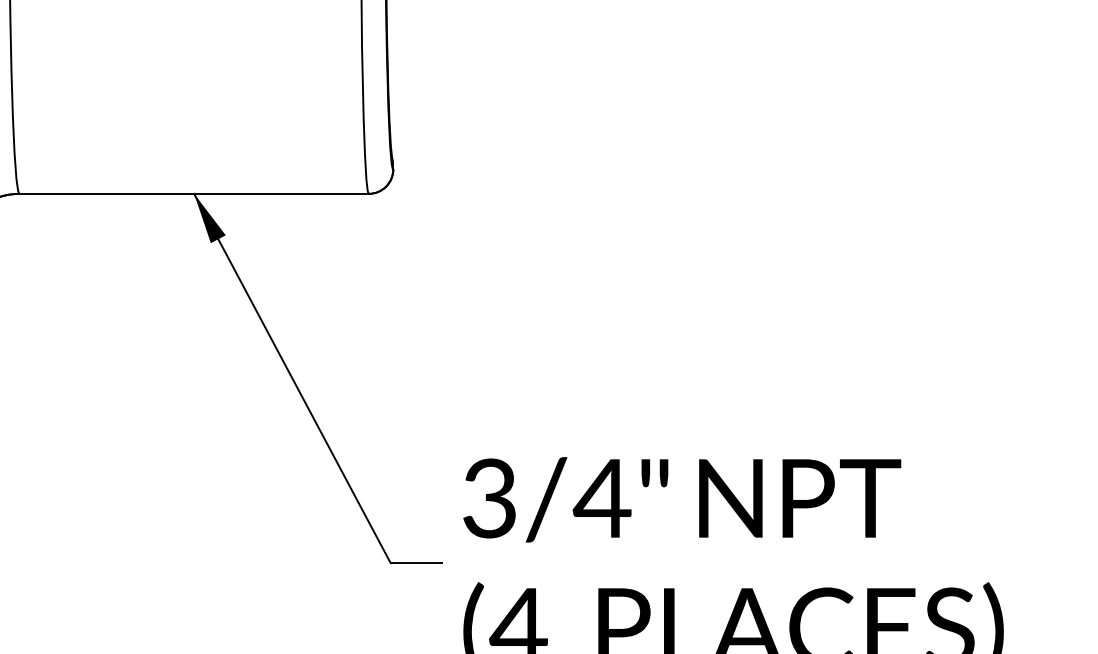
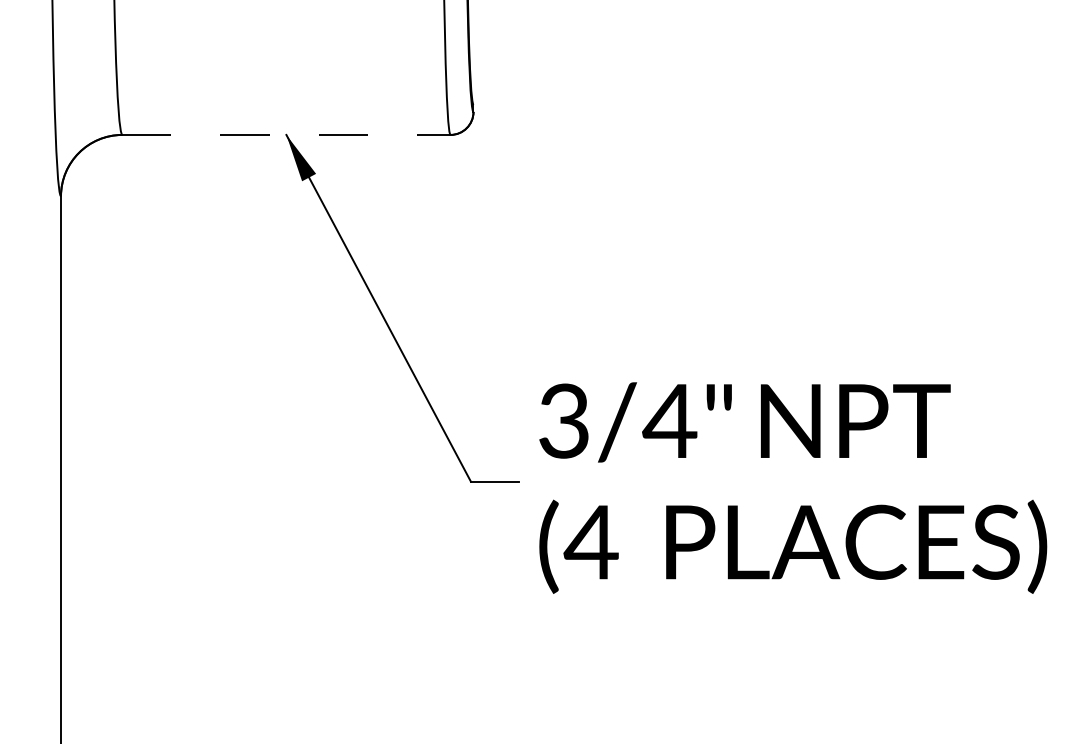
line: (194, 193) -> (286, 134), solid -> dashed

